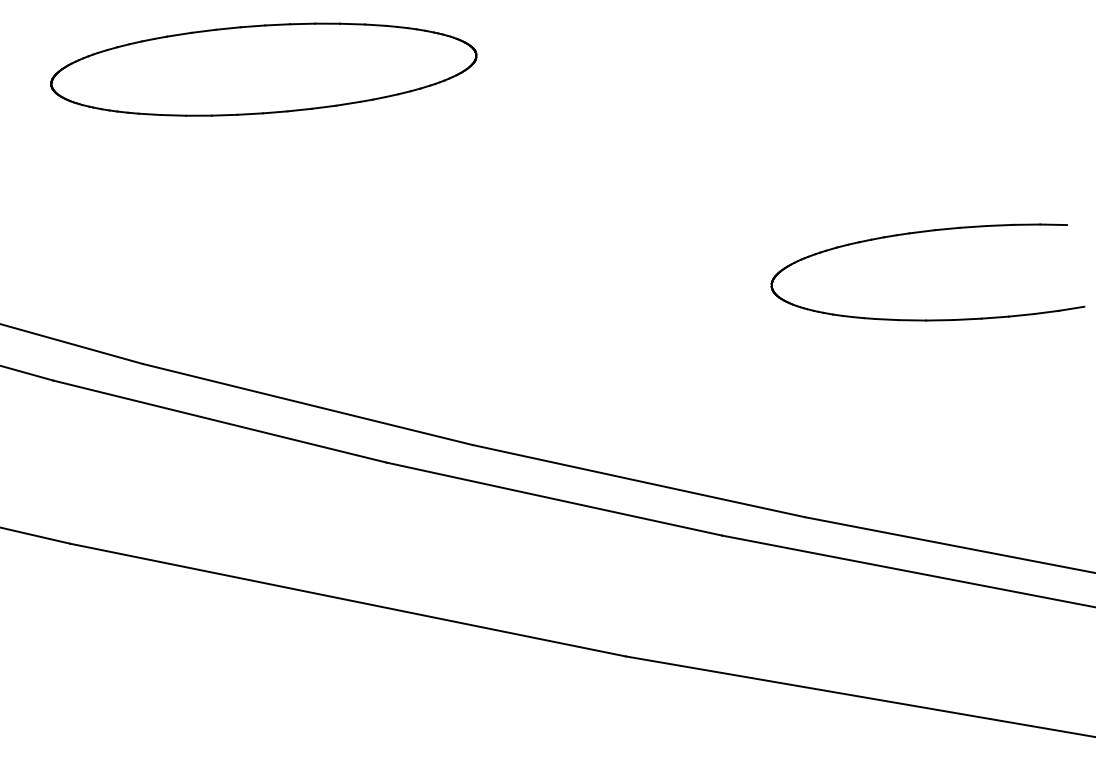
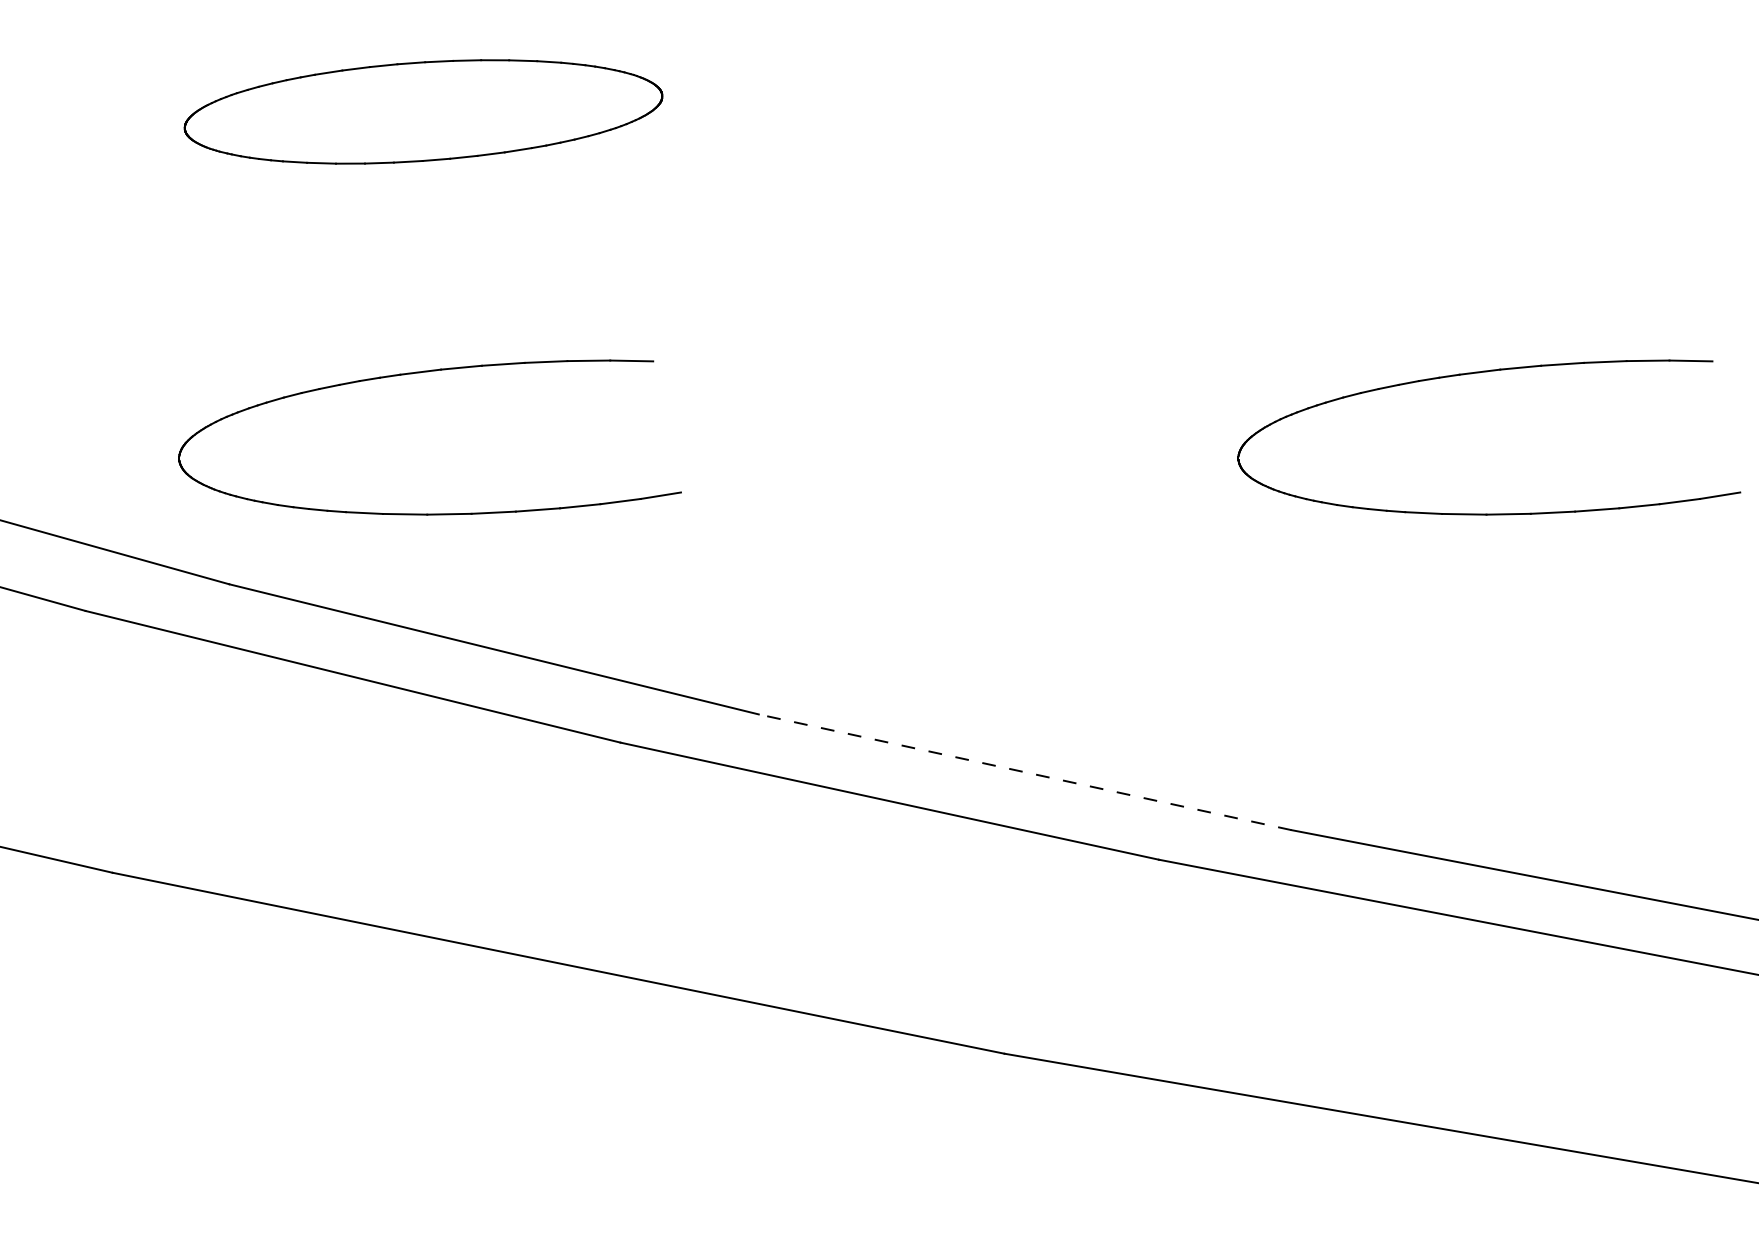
part: (263, 69) -> (422, 111), size x0.7
part: (266, 232) -> (427, 373), added
line: (638, 481) -> (1024, 772), solid -> dashed

